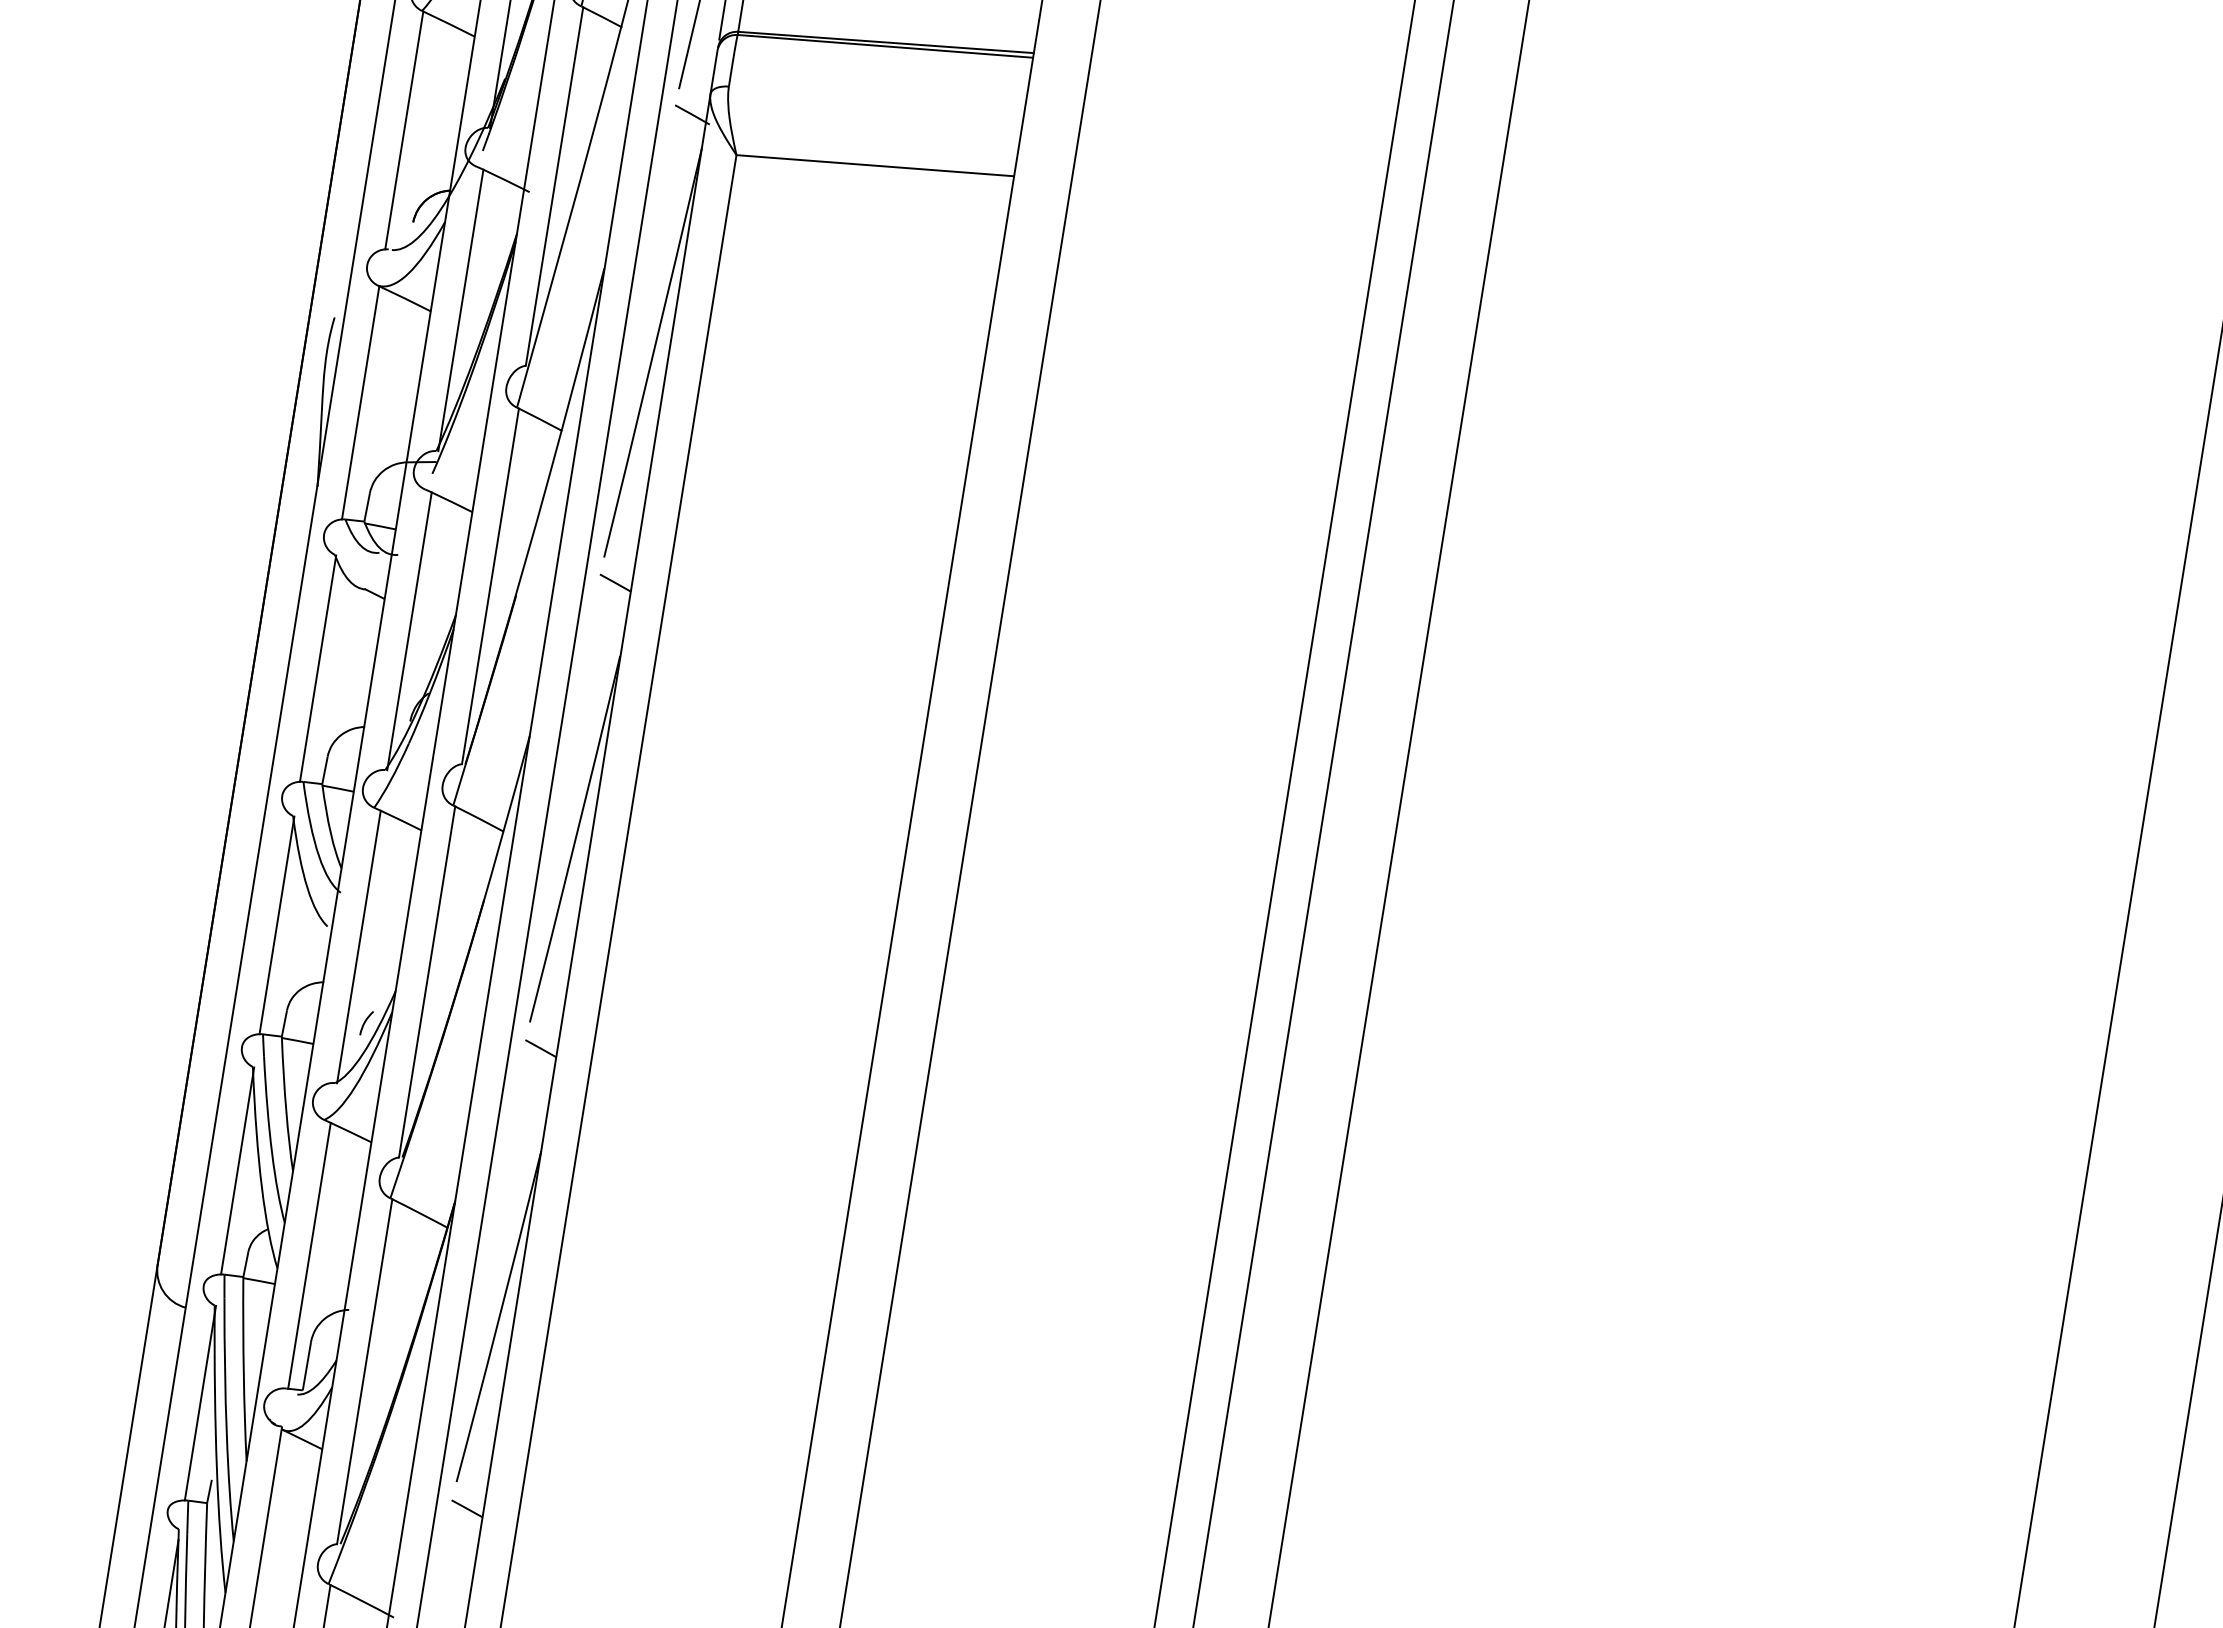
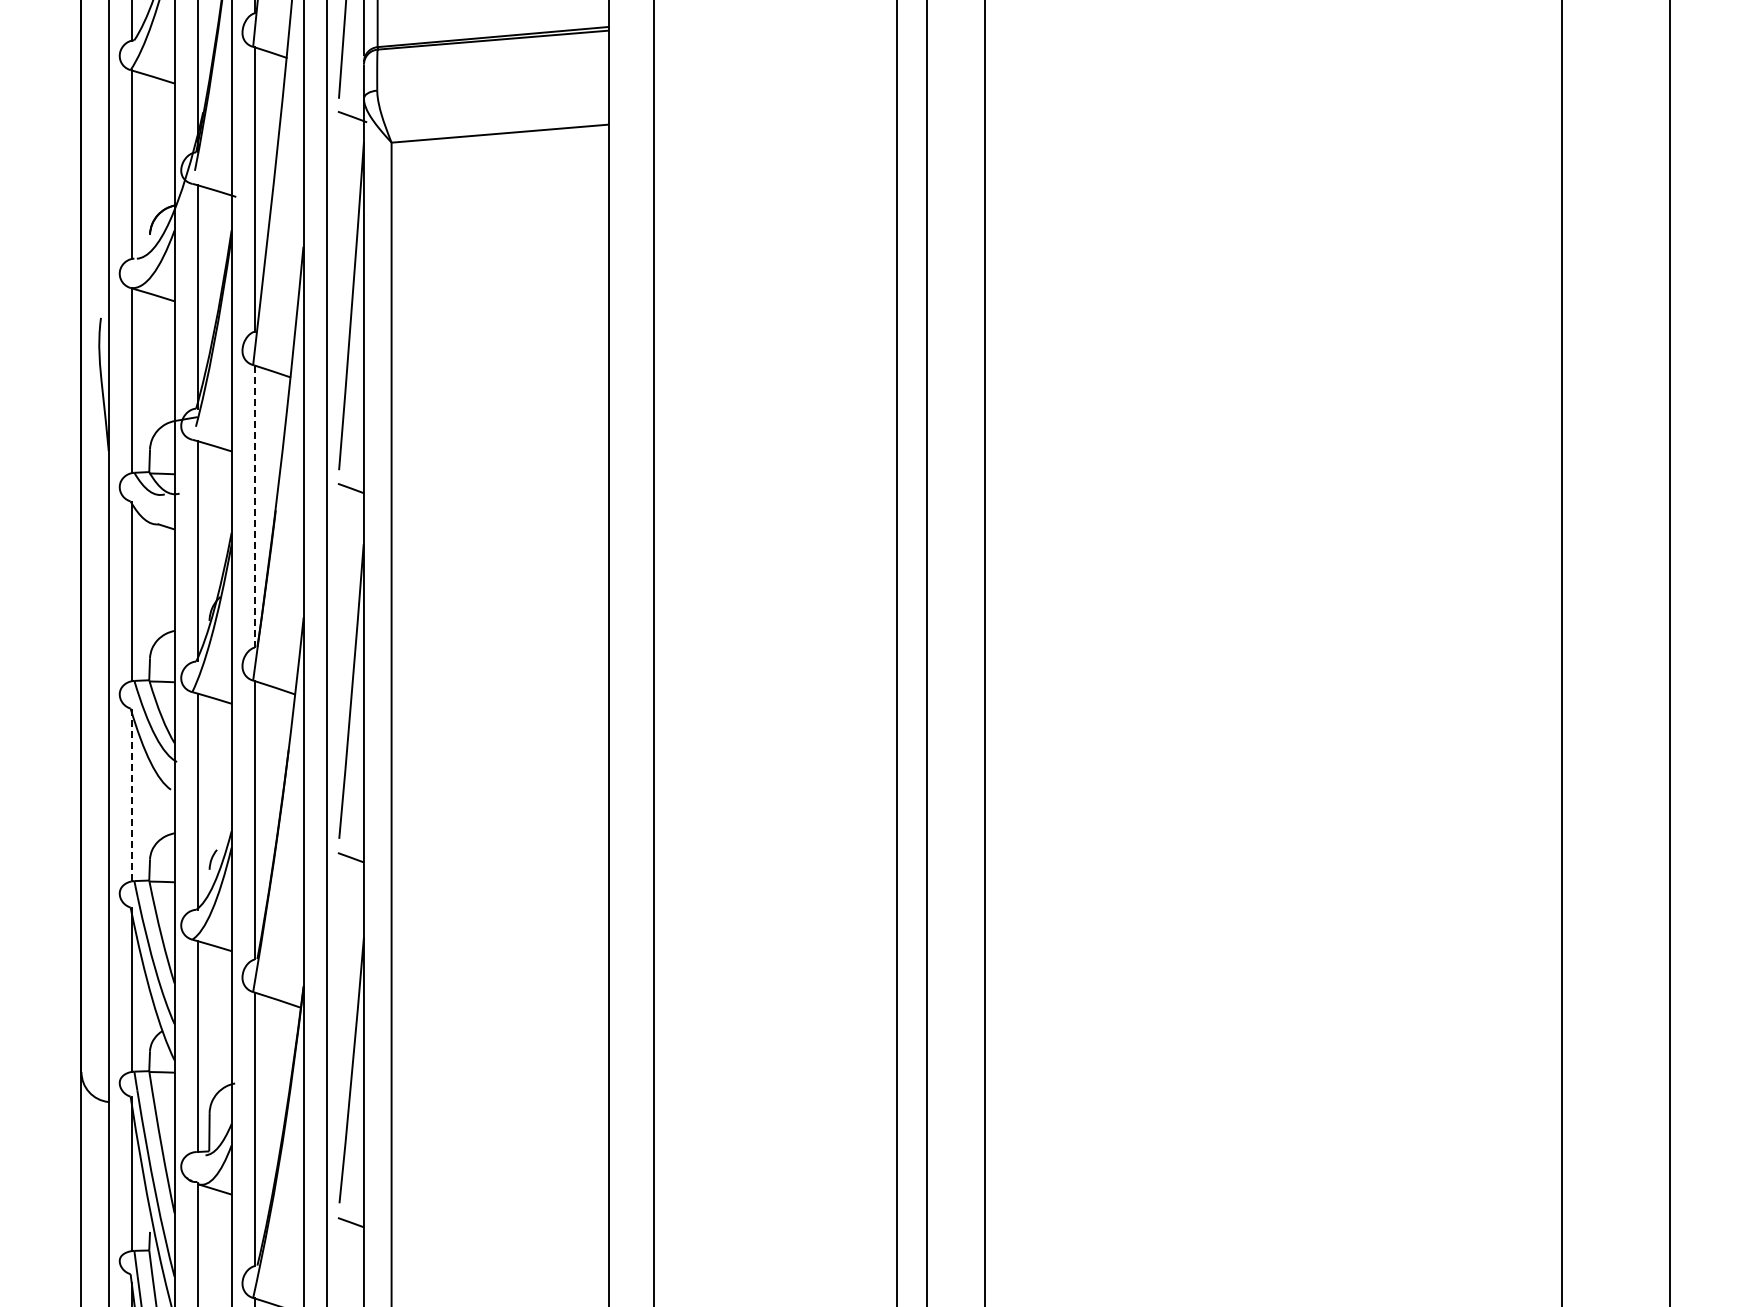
line: (490, 586) -> (254, 506), solid -> dashed
line: (276, 925) -> (131, 795), solid -> dashed

